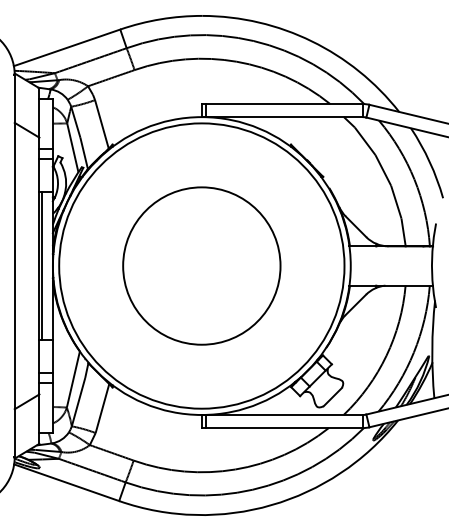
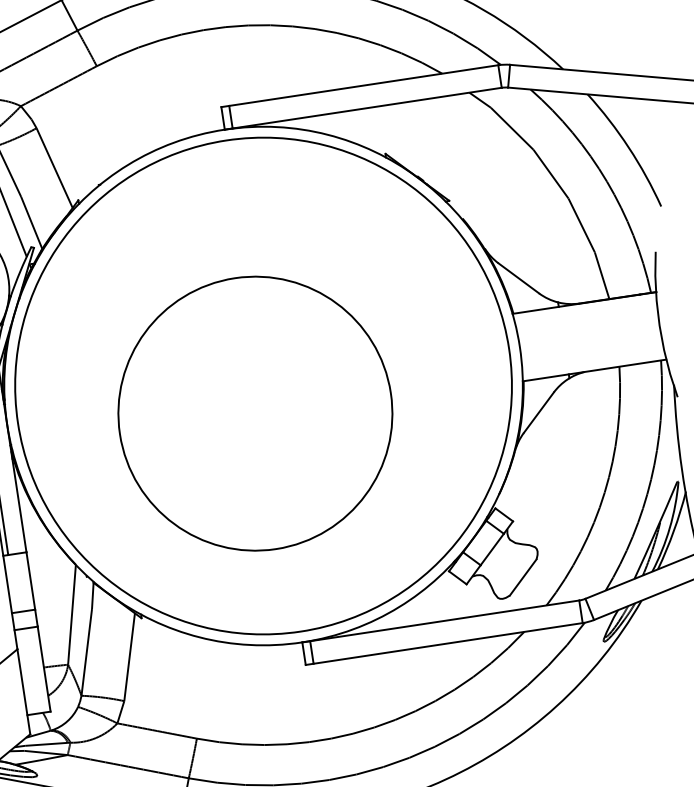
circle: (201, 265) -> (254, 412), moved

